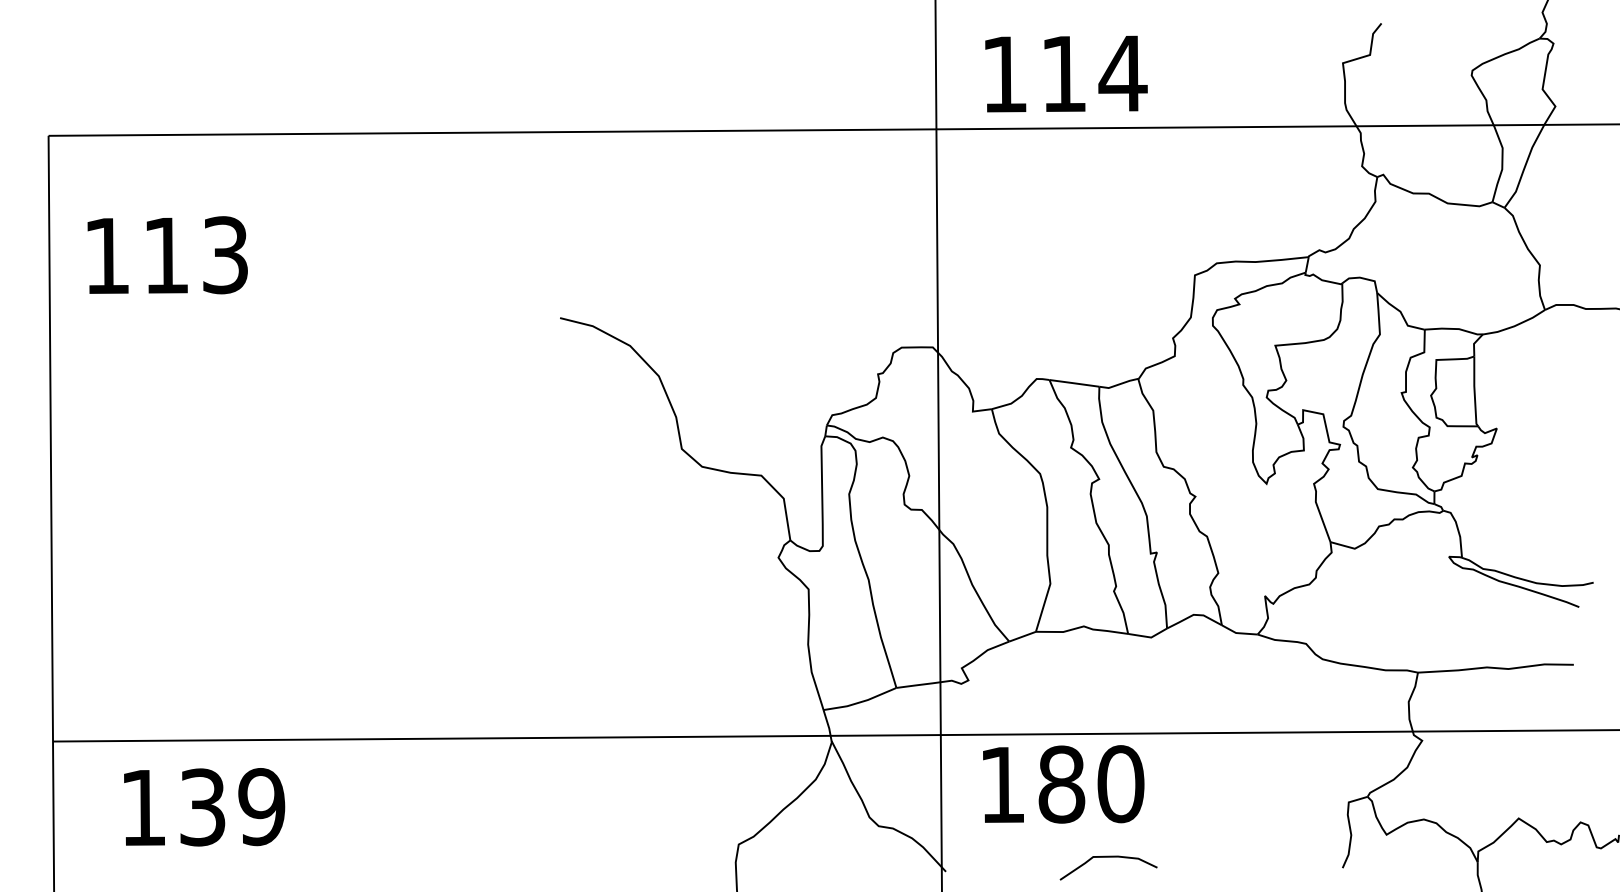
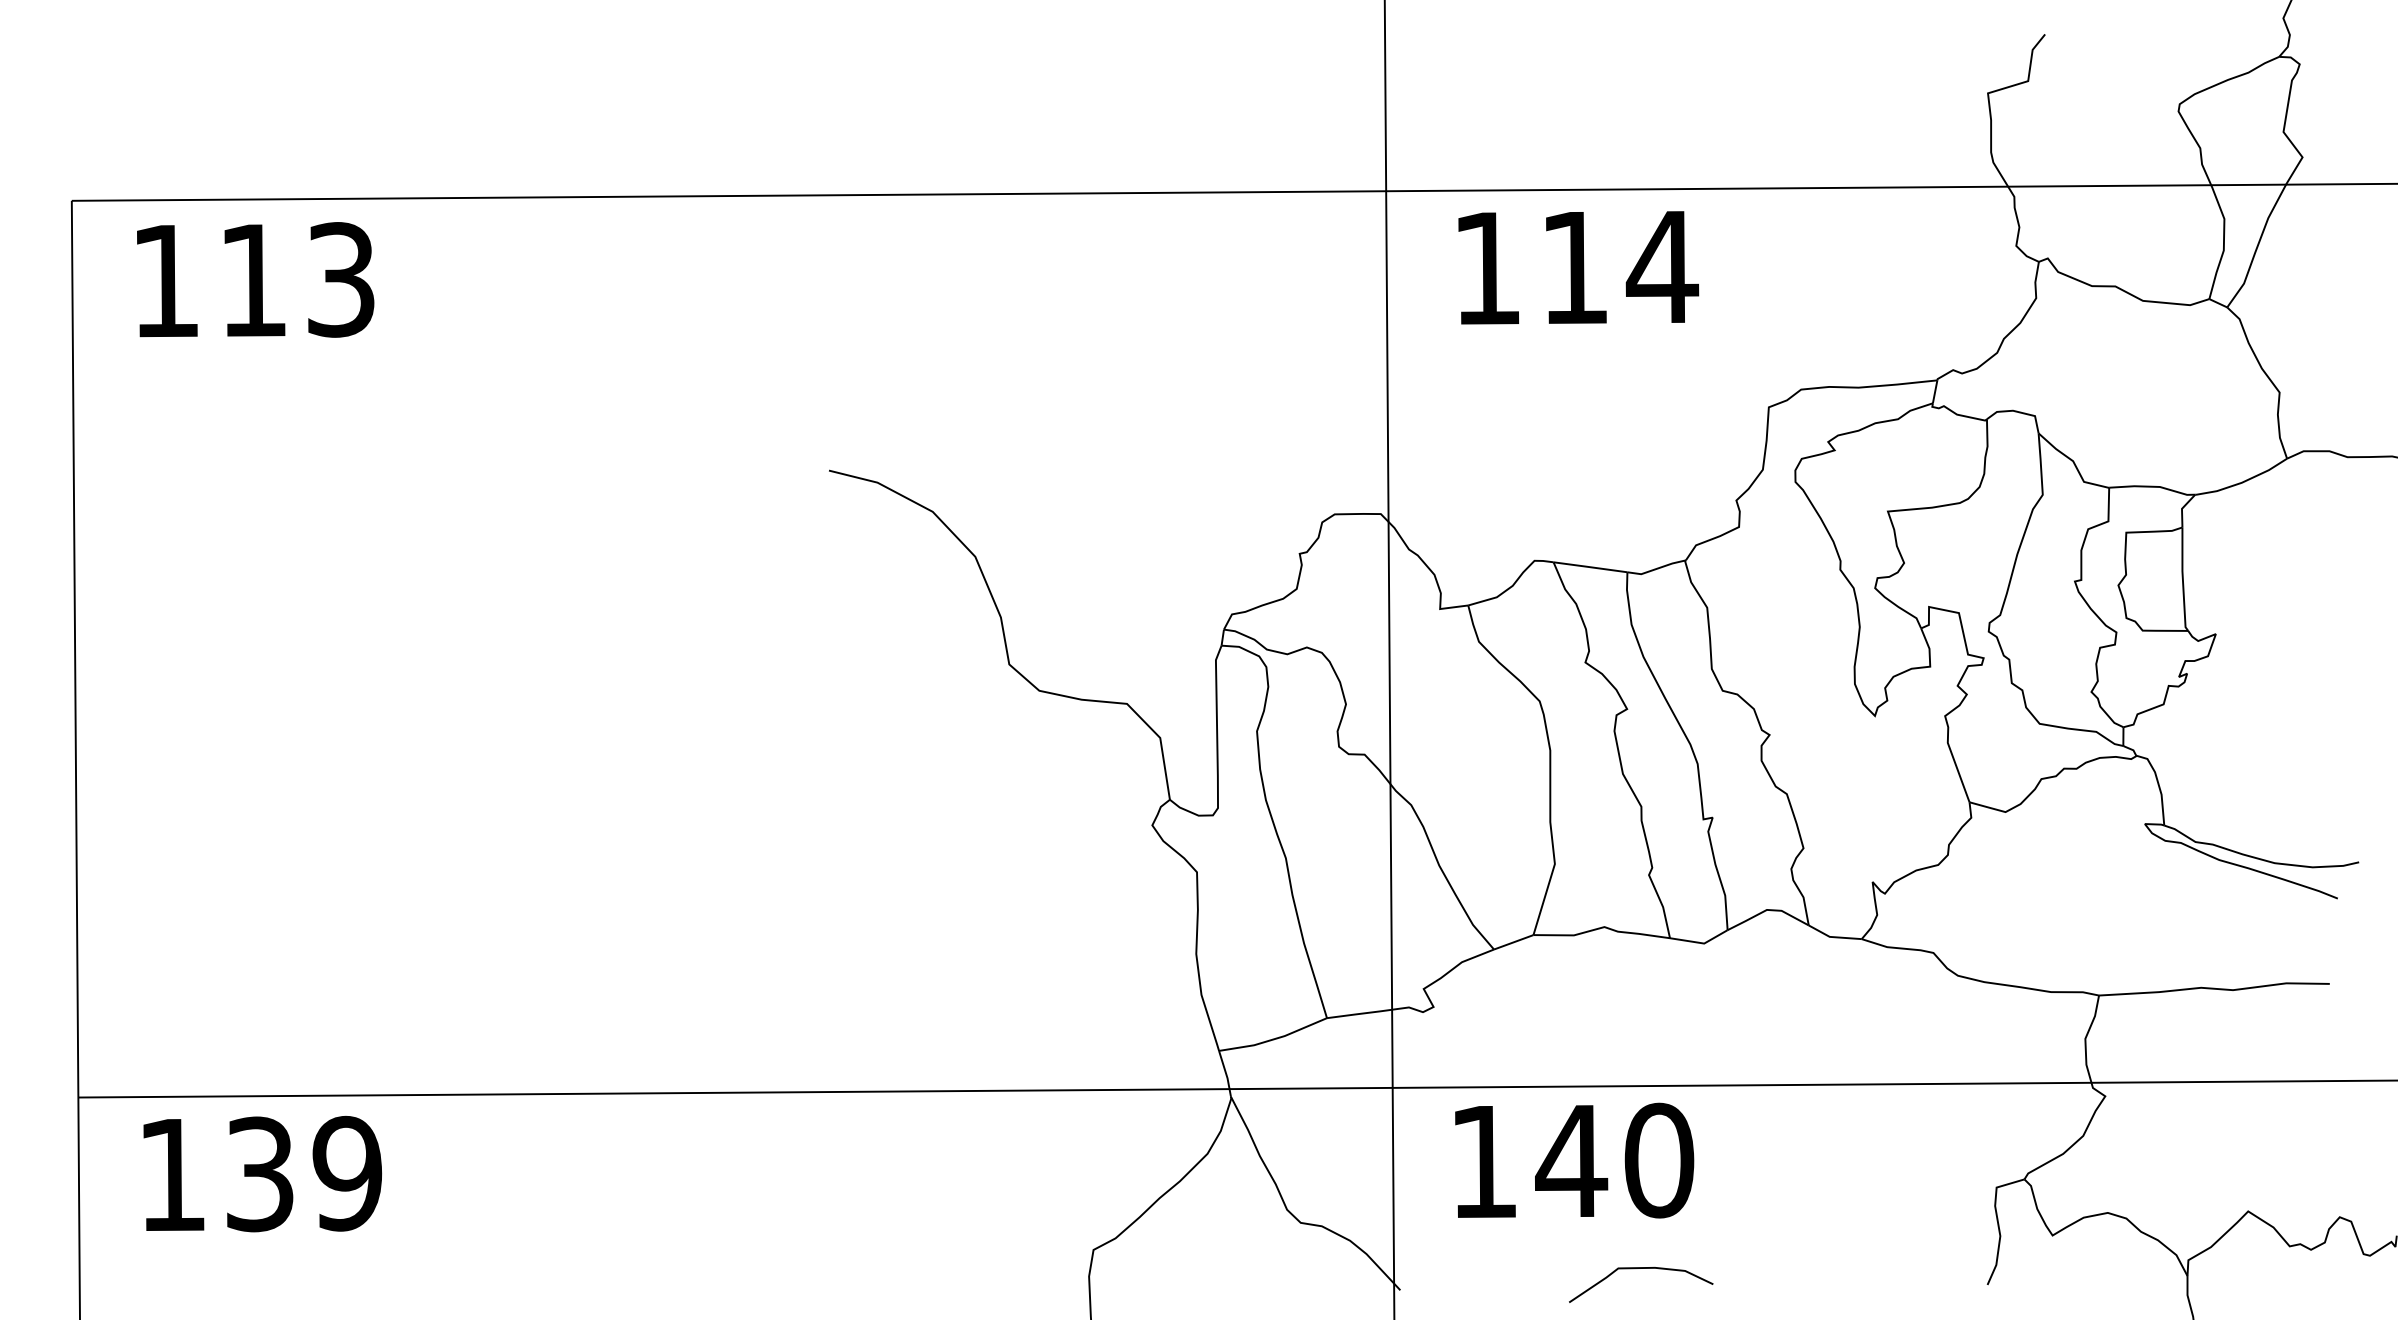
text: (1066, 73) -> (1578, 266), moved
text: (167, 255) -> (255, 280), moved
text: (1061, 784) -> (1571, 1161), 180 -> 140
text: (204, 807) -> (262, 1174), moved

